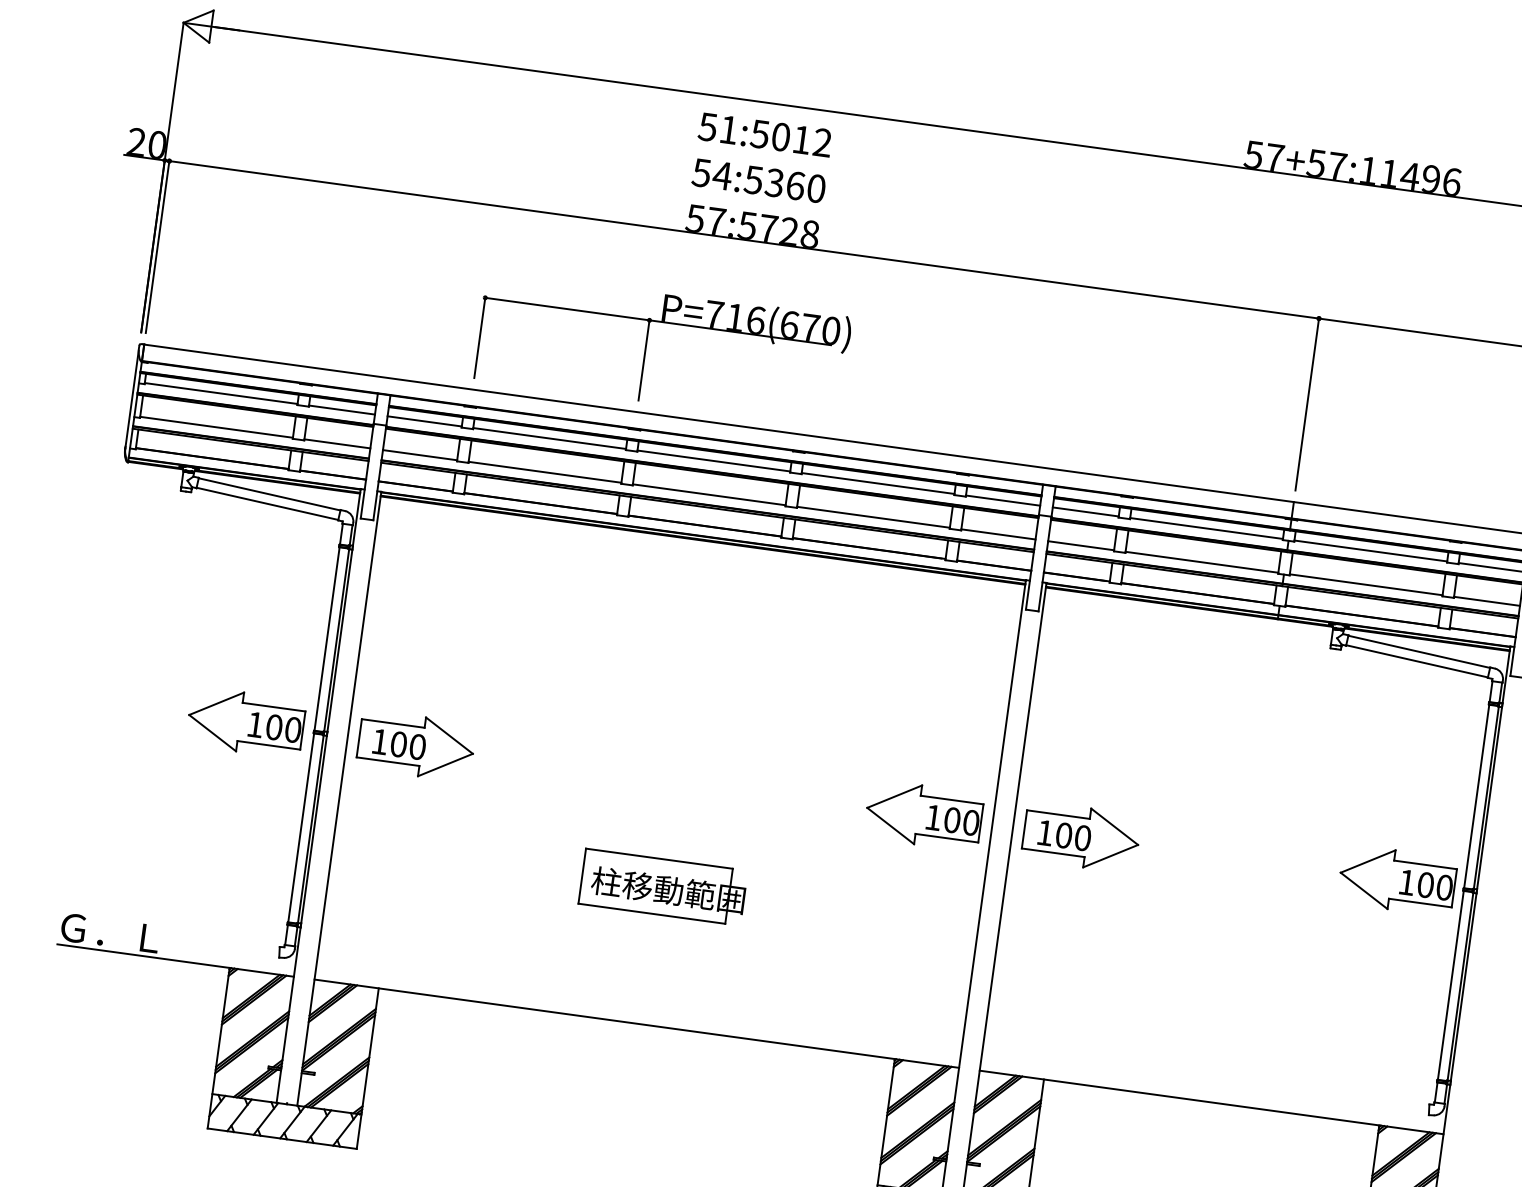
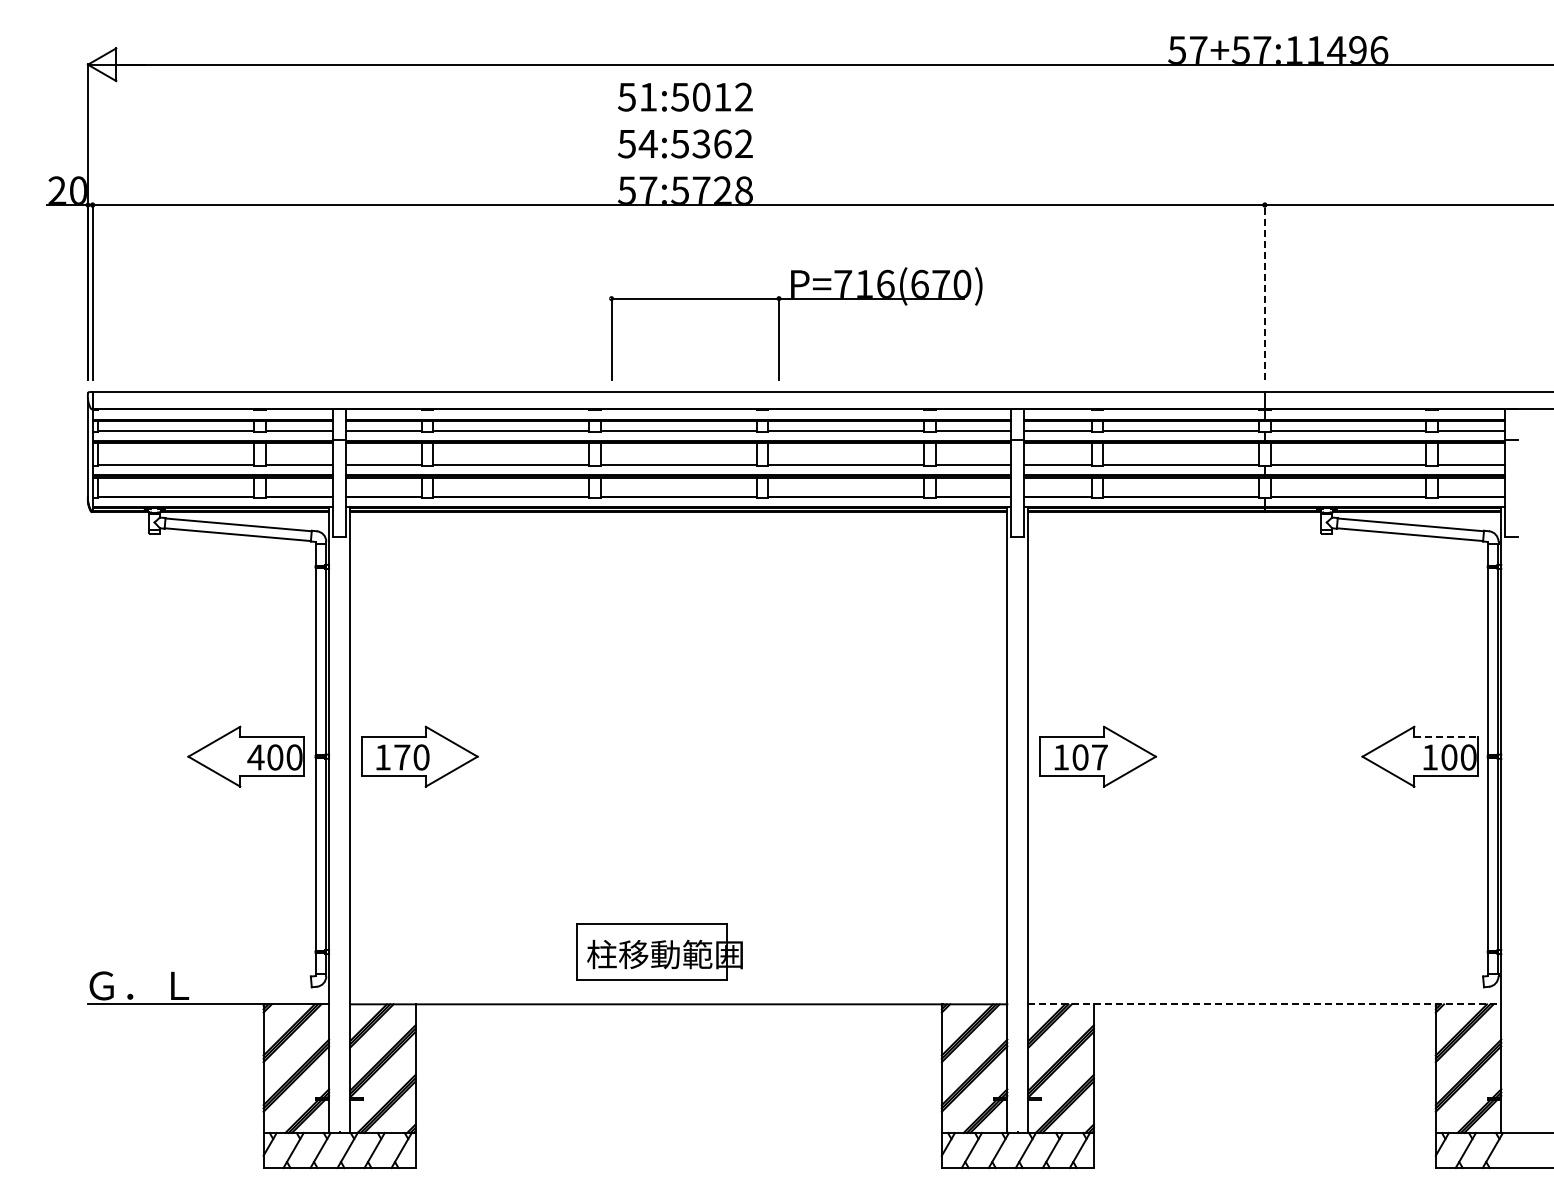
text: (815, 188) -> (743, 143), 54:5360 -> 54:5362
part: (646, 344) -> (779, 323), moved
line: (1306, 404) -> (1264, 292), solid -> dashed
text: (254, 724) -> (255, 757), 100 -> 400
text: (399, 744) -> (402, 757), 100 -> 170
part: (923, 815) -> (937, 756), removed
text: (1082, 838) -> (1099, 757), 100 -> 107
line: (1425, 865) -> (1446, 737), solid -> dashed
part: (663, 886) -> (659, 951), moved
line: (1212, 1102) -> (1265, 1004), solid -> dashed

